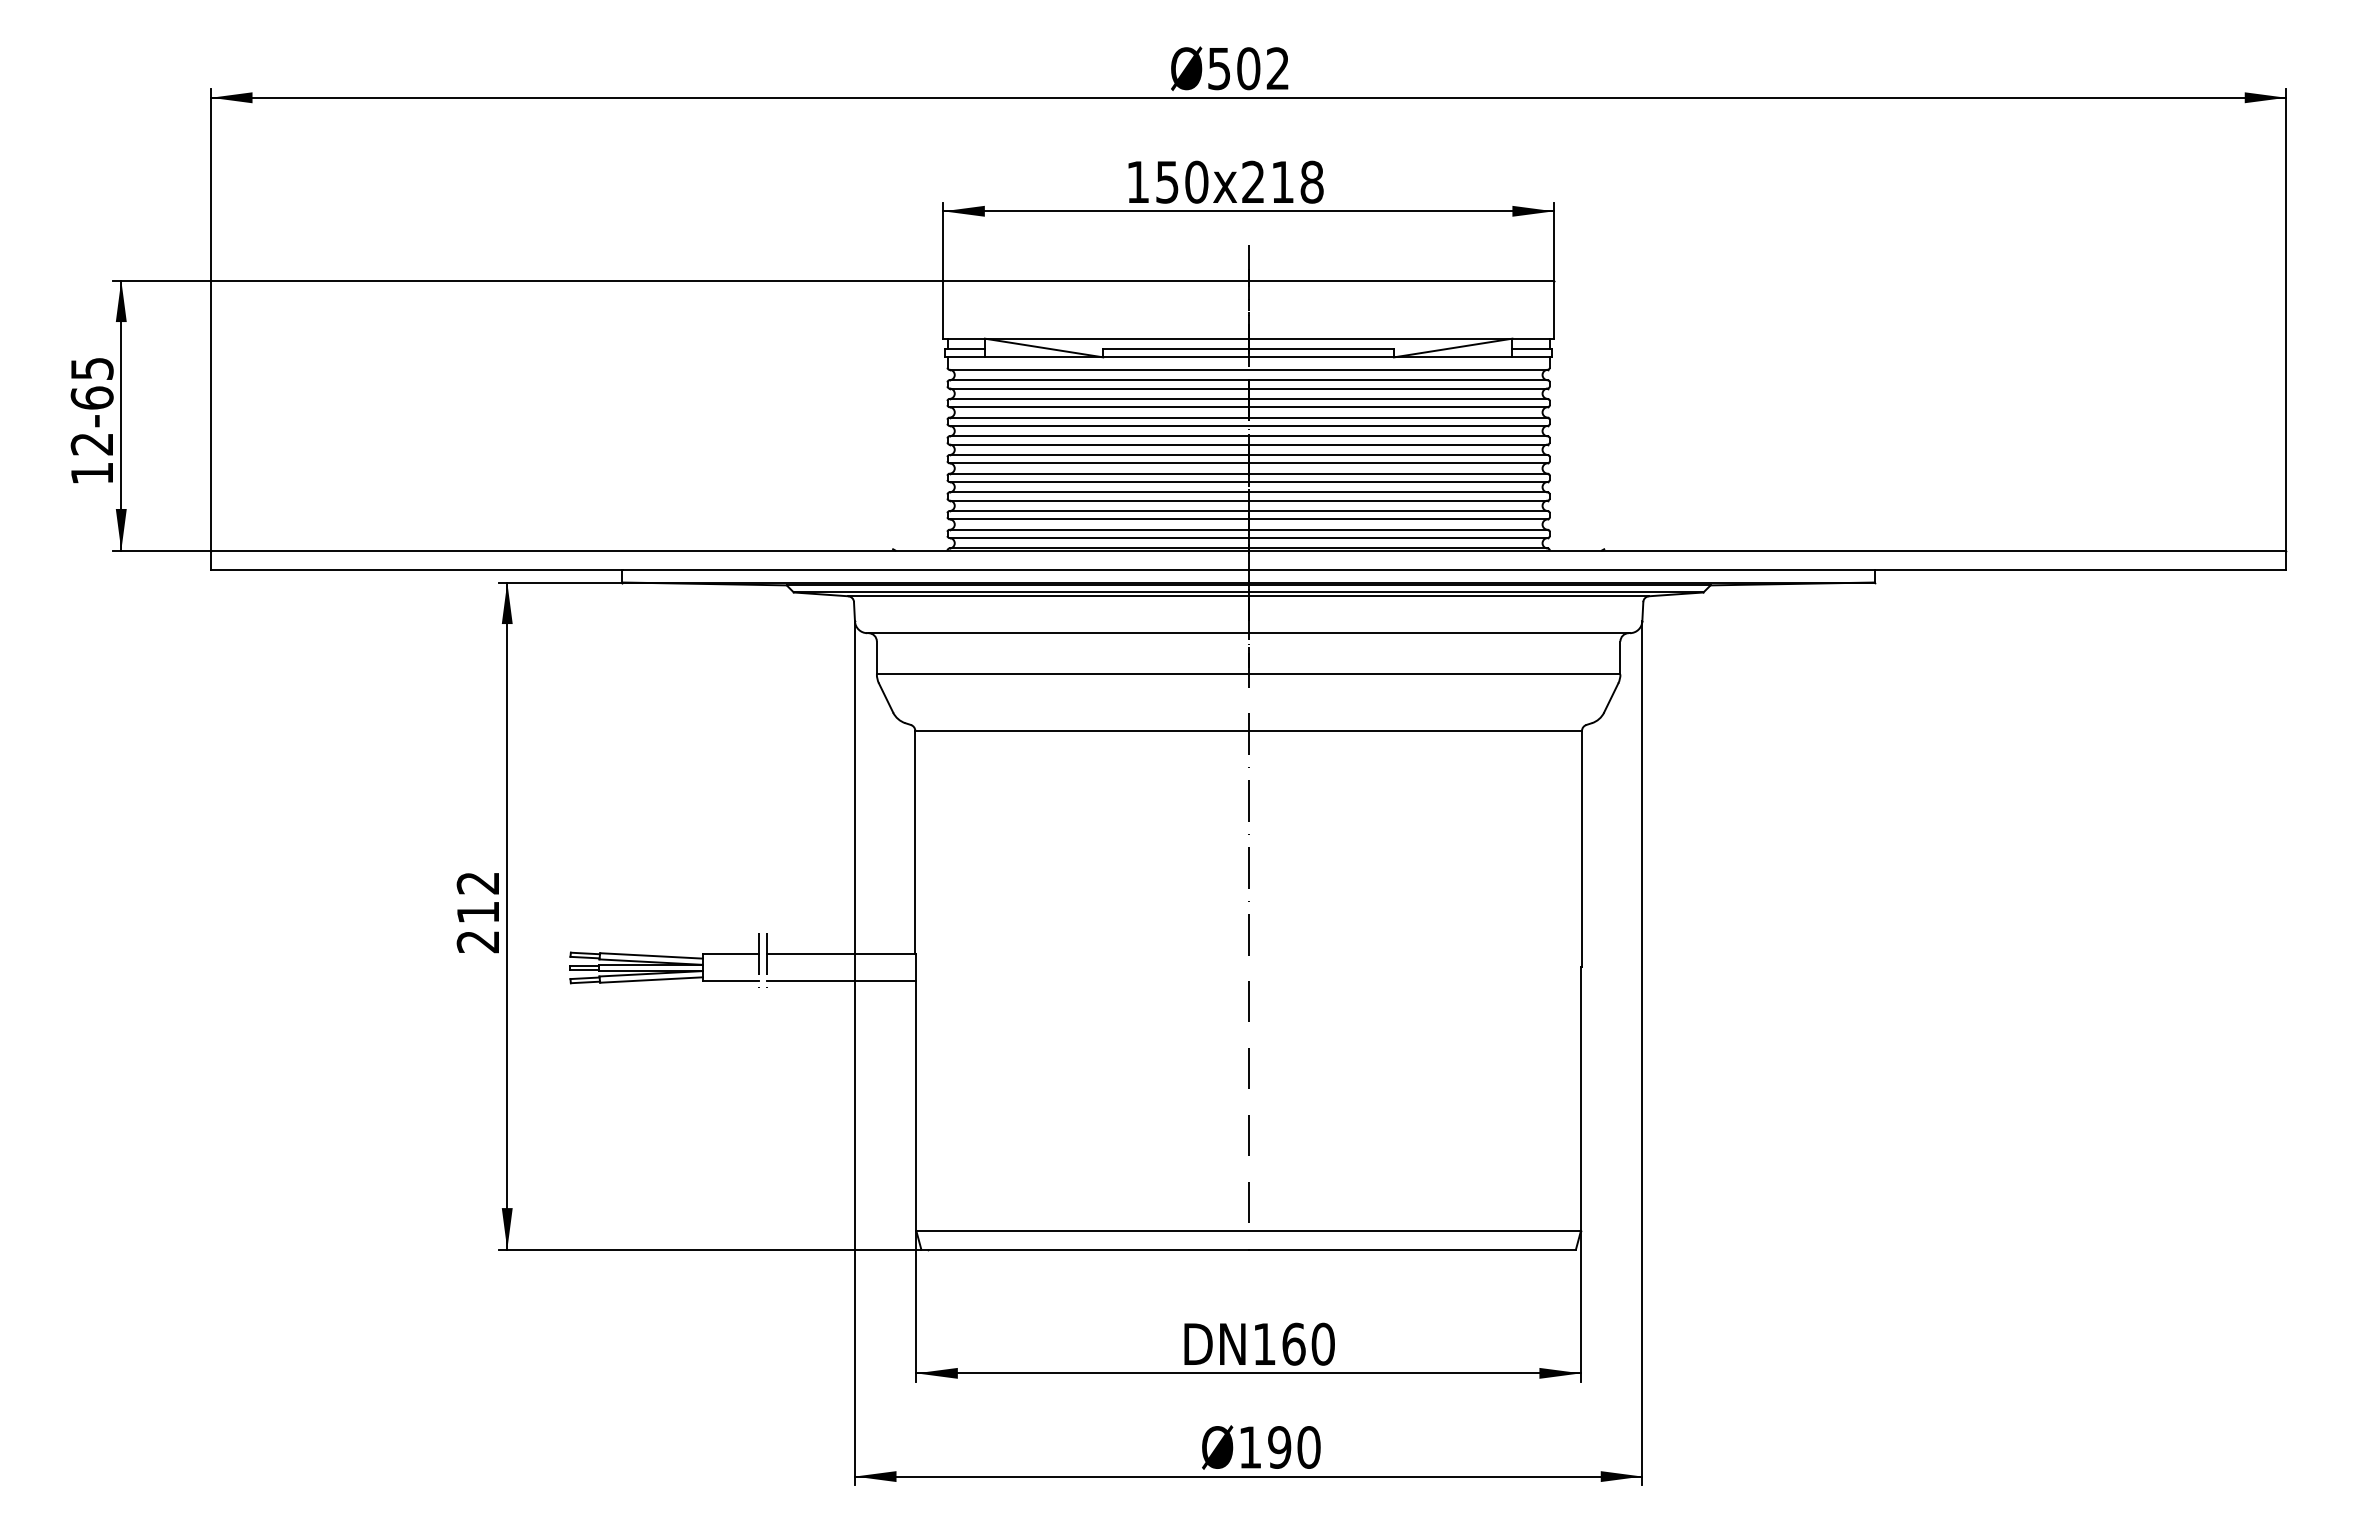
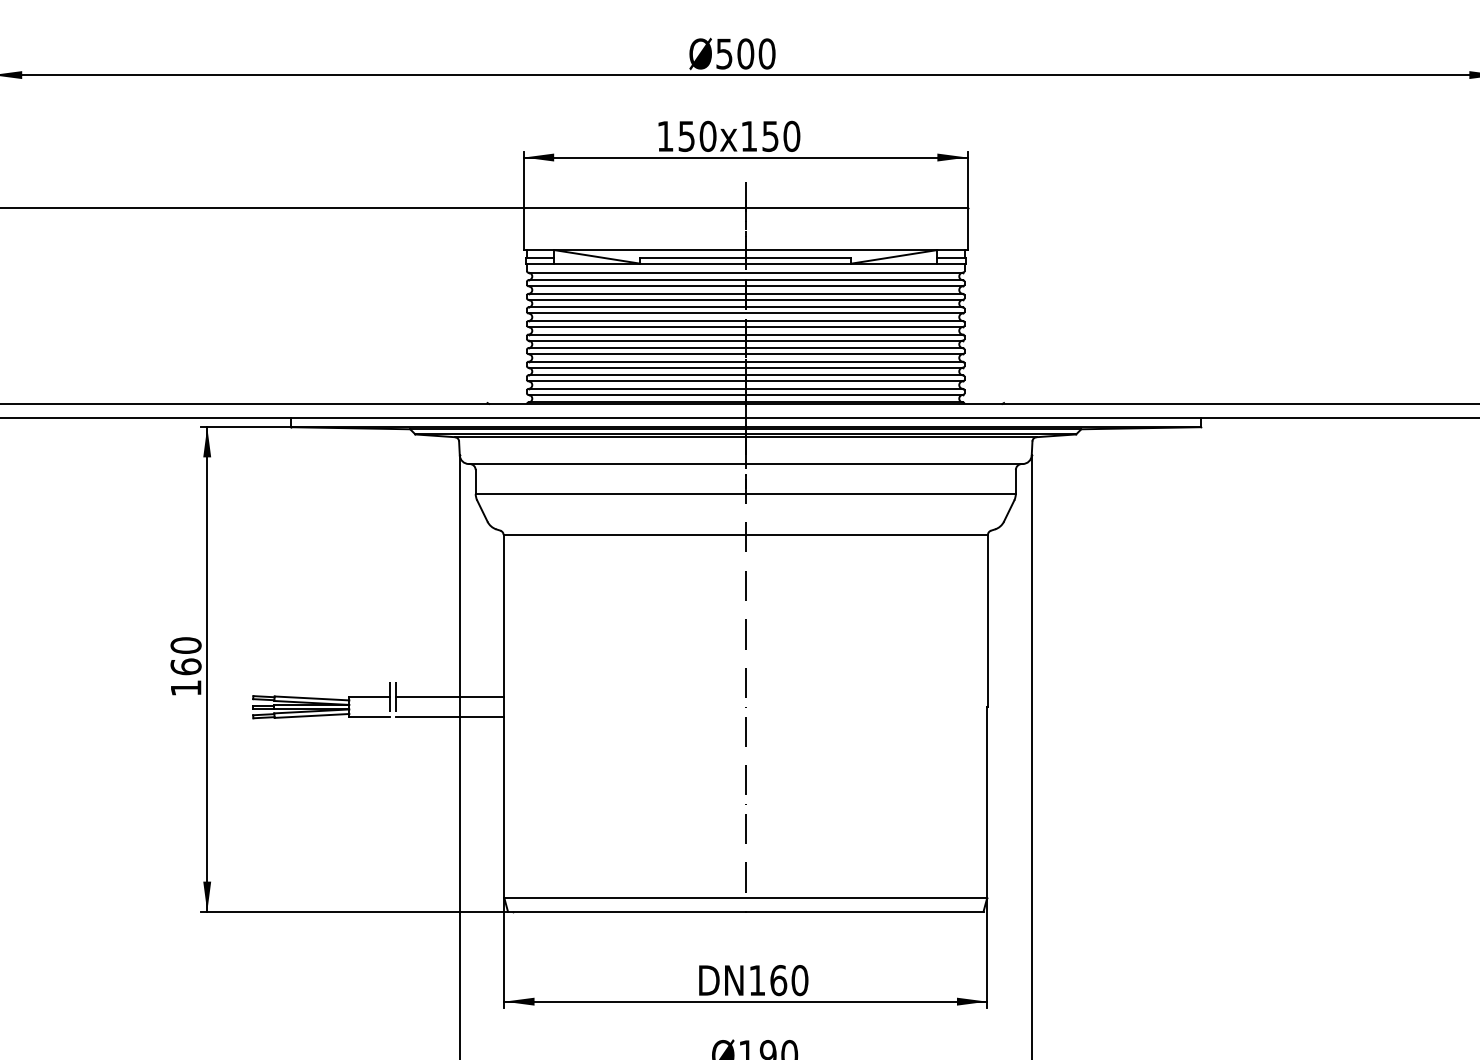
text: (1277, 68) -> (766, 53), 502 -> 500
text: (1282, 181) -> (770, 135), 150x218 -> 150x150
text: (477, 912) -> (185, 666), 212 -> 160

